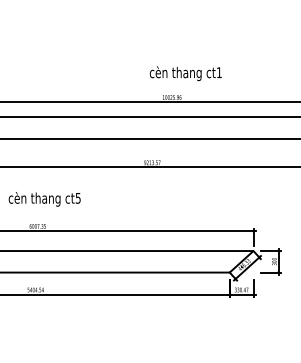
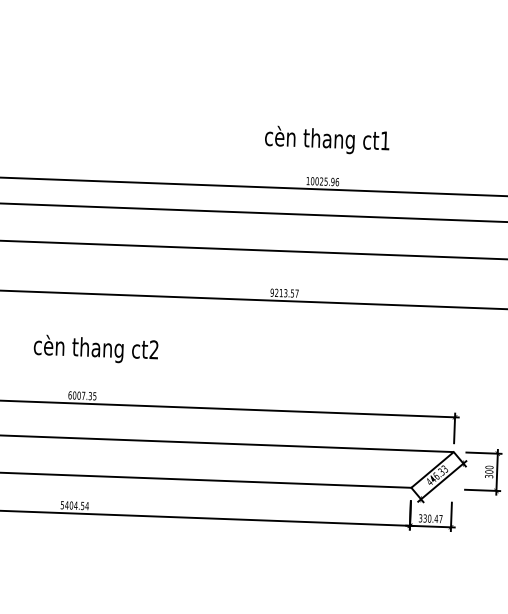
text: (185, 73) -> (326, 140), moved
text: (77, 197) -> (152, 348), ct5 -> ct2

